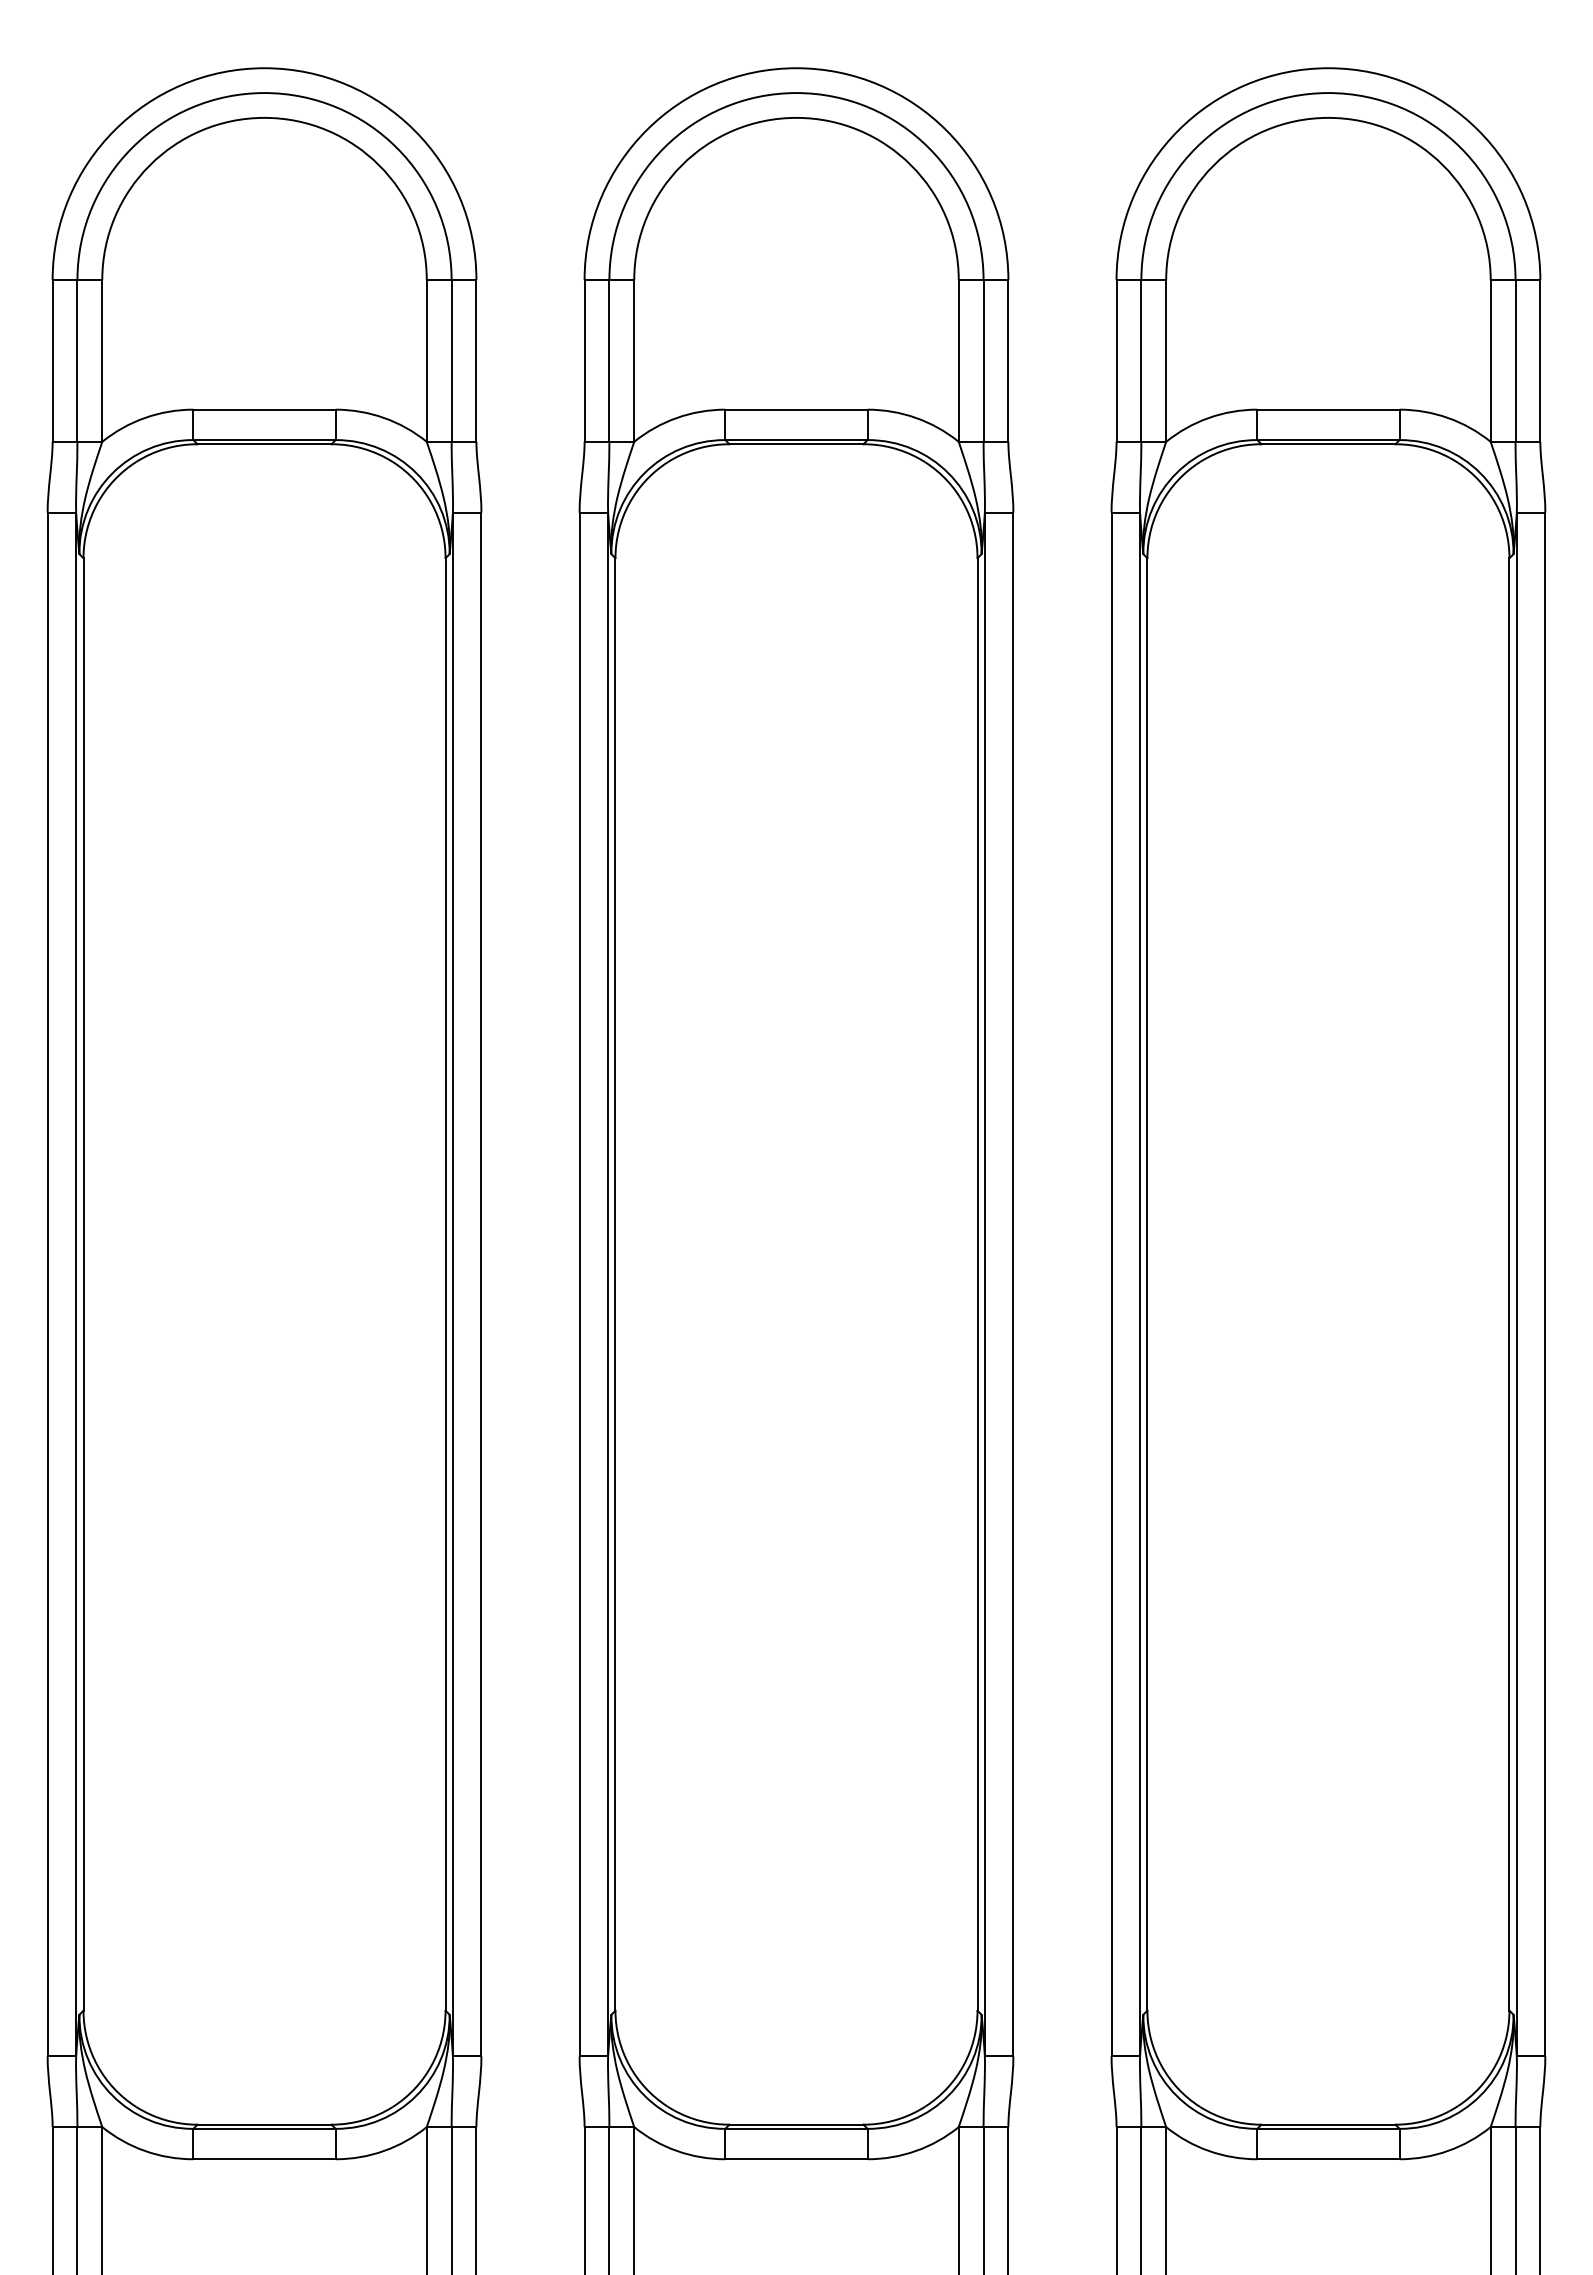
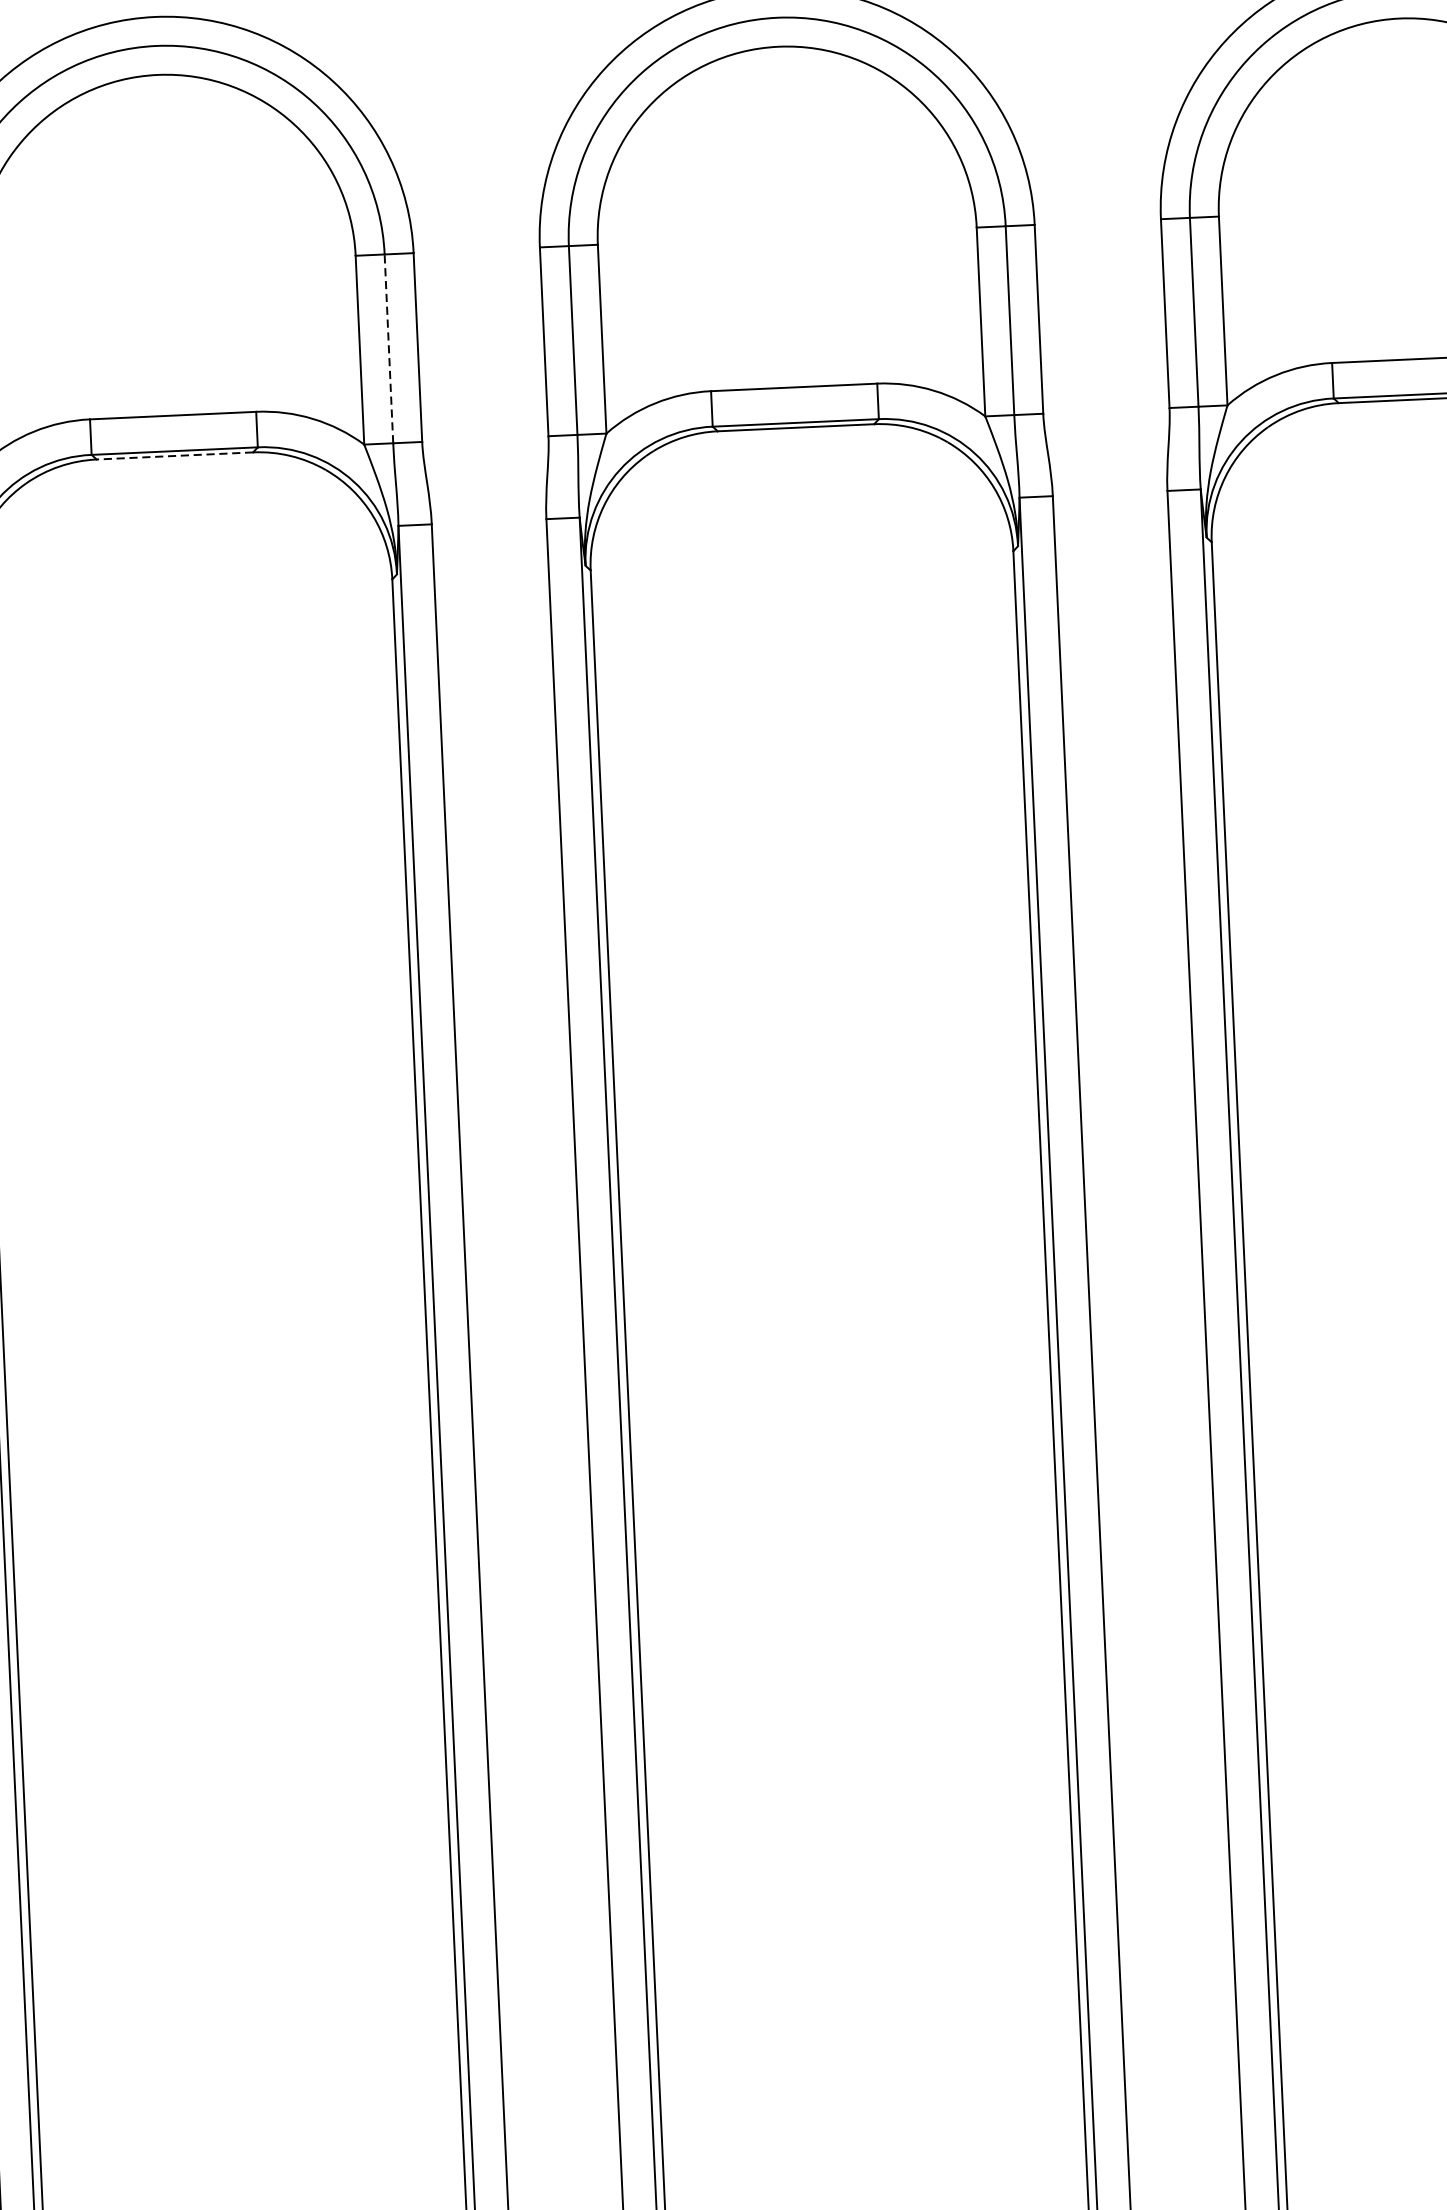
line: (451, 361) -> (388, 349), solid -> dashed
line: (264, 444) -> (174, 456), solid -> dashed

